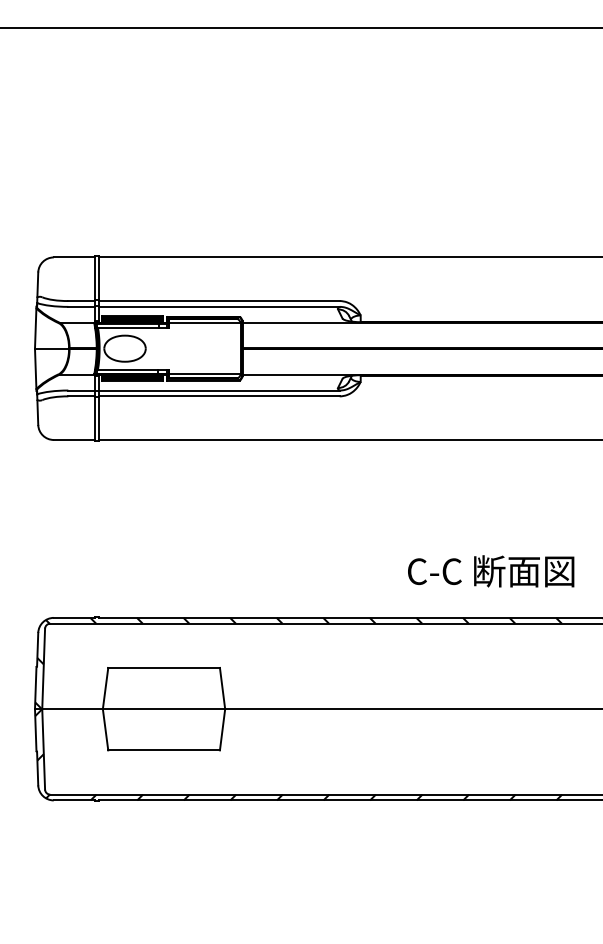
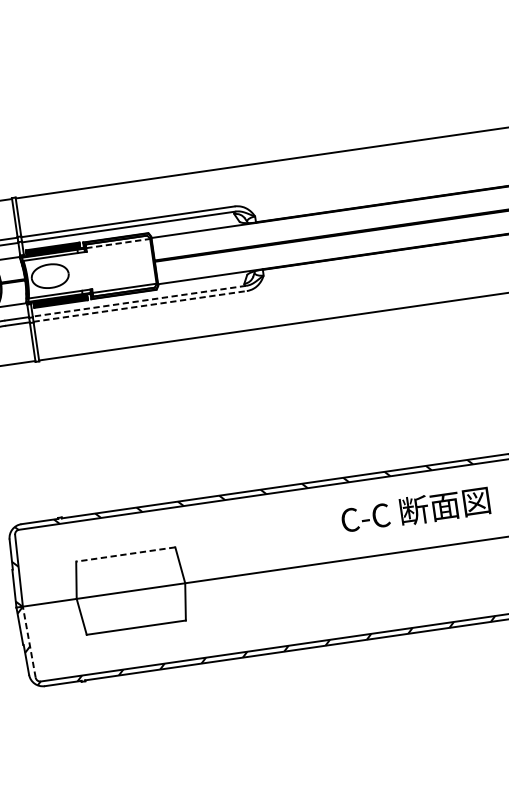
line: (205, 323) -> (118, 243), solid -> dashed
line: (218, 390) -> (138, 301), solid -> dashed
line: (219, 396) -> (140, 306), solid -> dashed
text: (491, 571) -> (415, 510), moved
line: (164, 667) -> (126, 554), solid -> dashed
line: (43, 748) -> (29, 641), solid -> dashed

